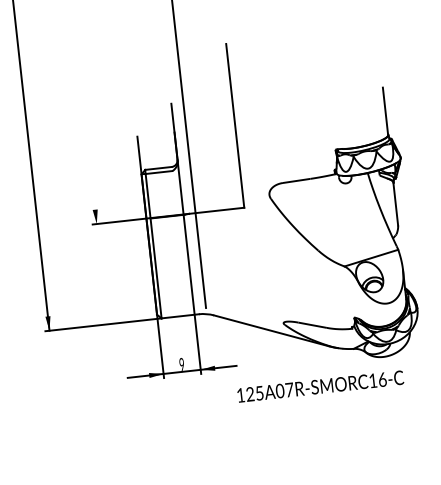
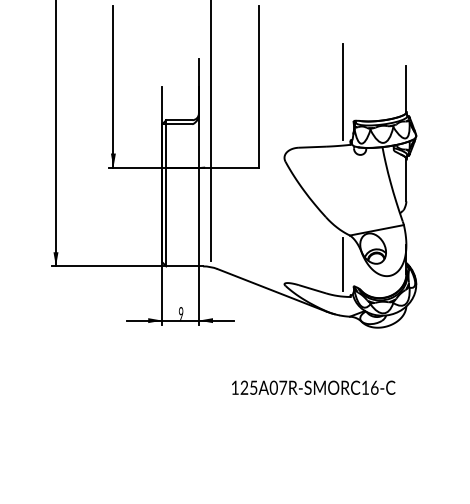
line: (320, 121) -> (342, 91), added
line: (87, 141) -> (113, 86), added
line: (340, 295) -> (342, 263), added
text: (320, 386) -> (313, 387), moved

